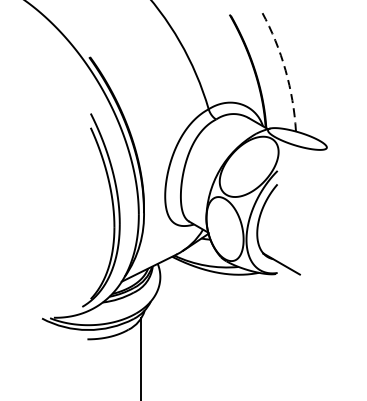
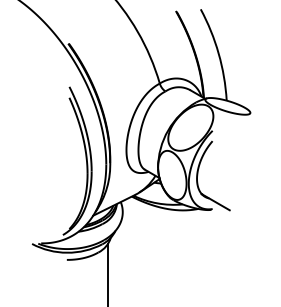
arc: (285, 70) -> (218, 53), dashed -> solid

